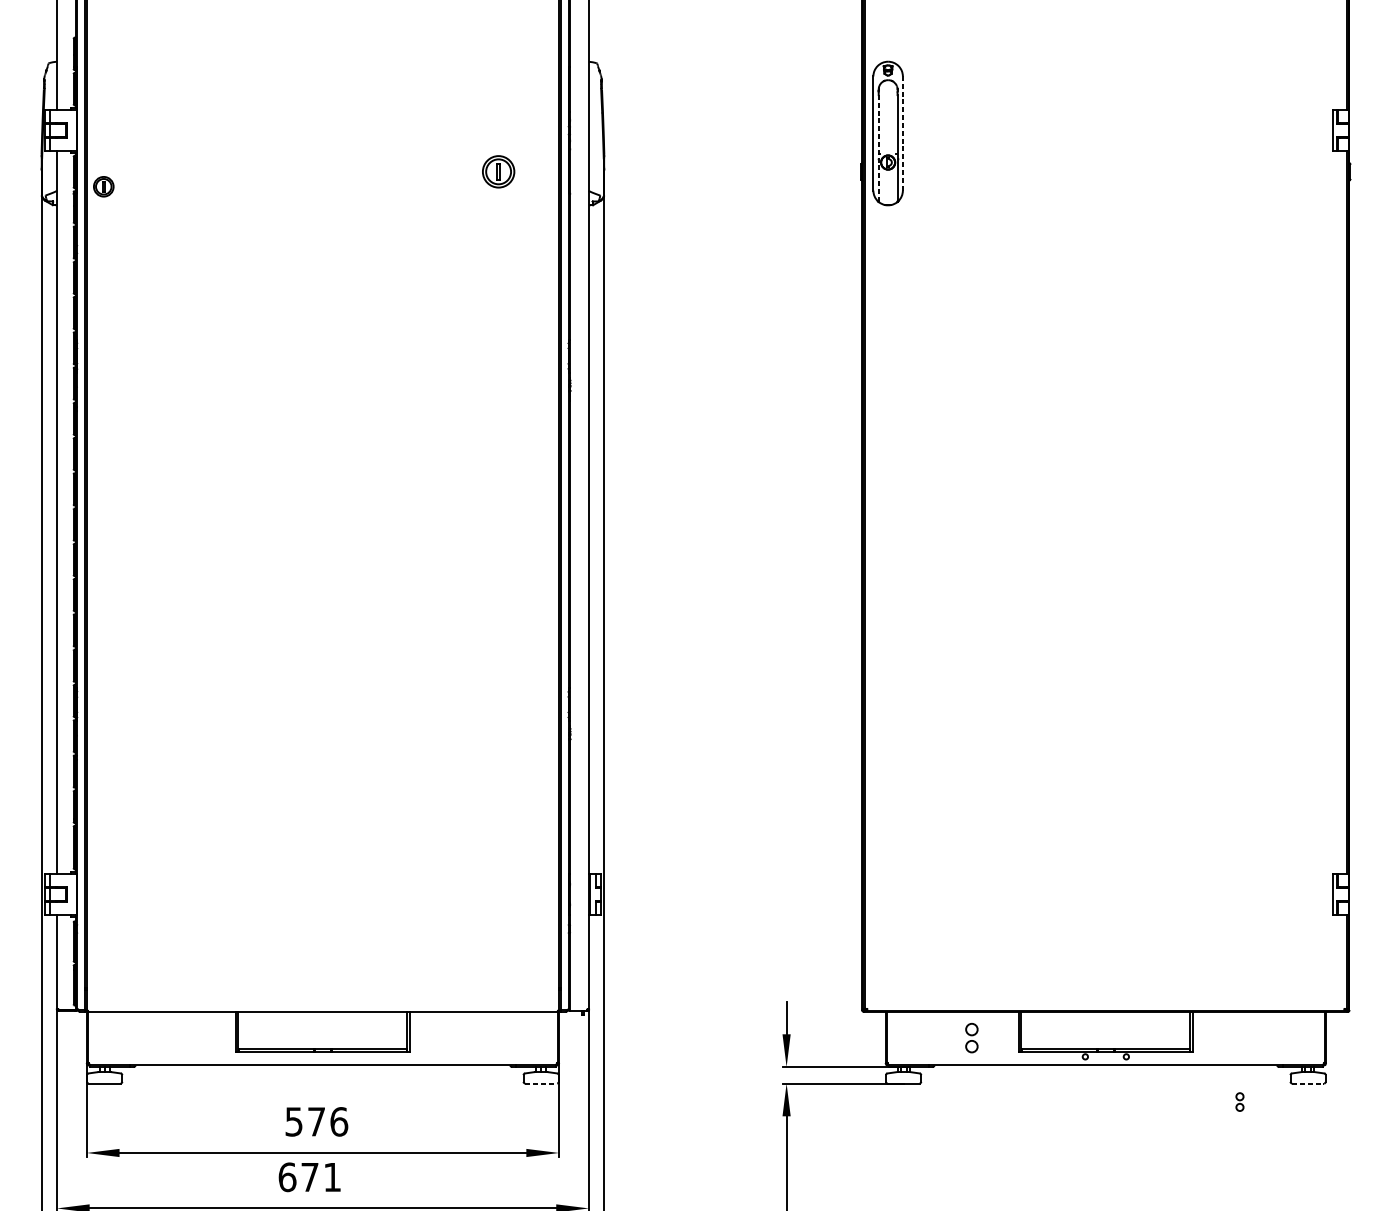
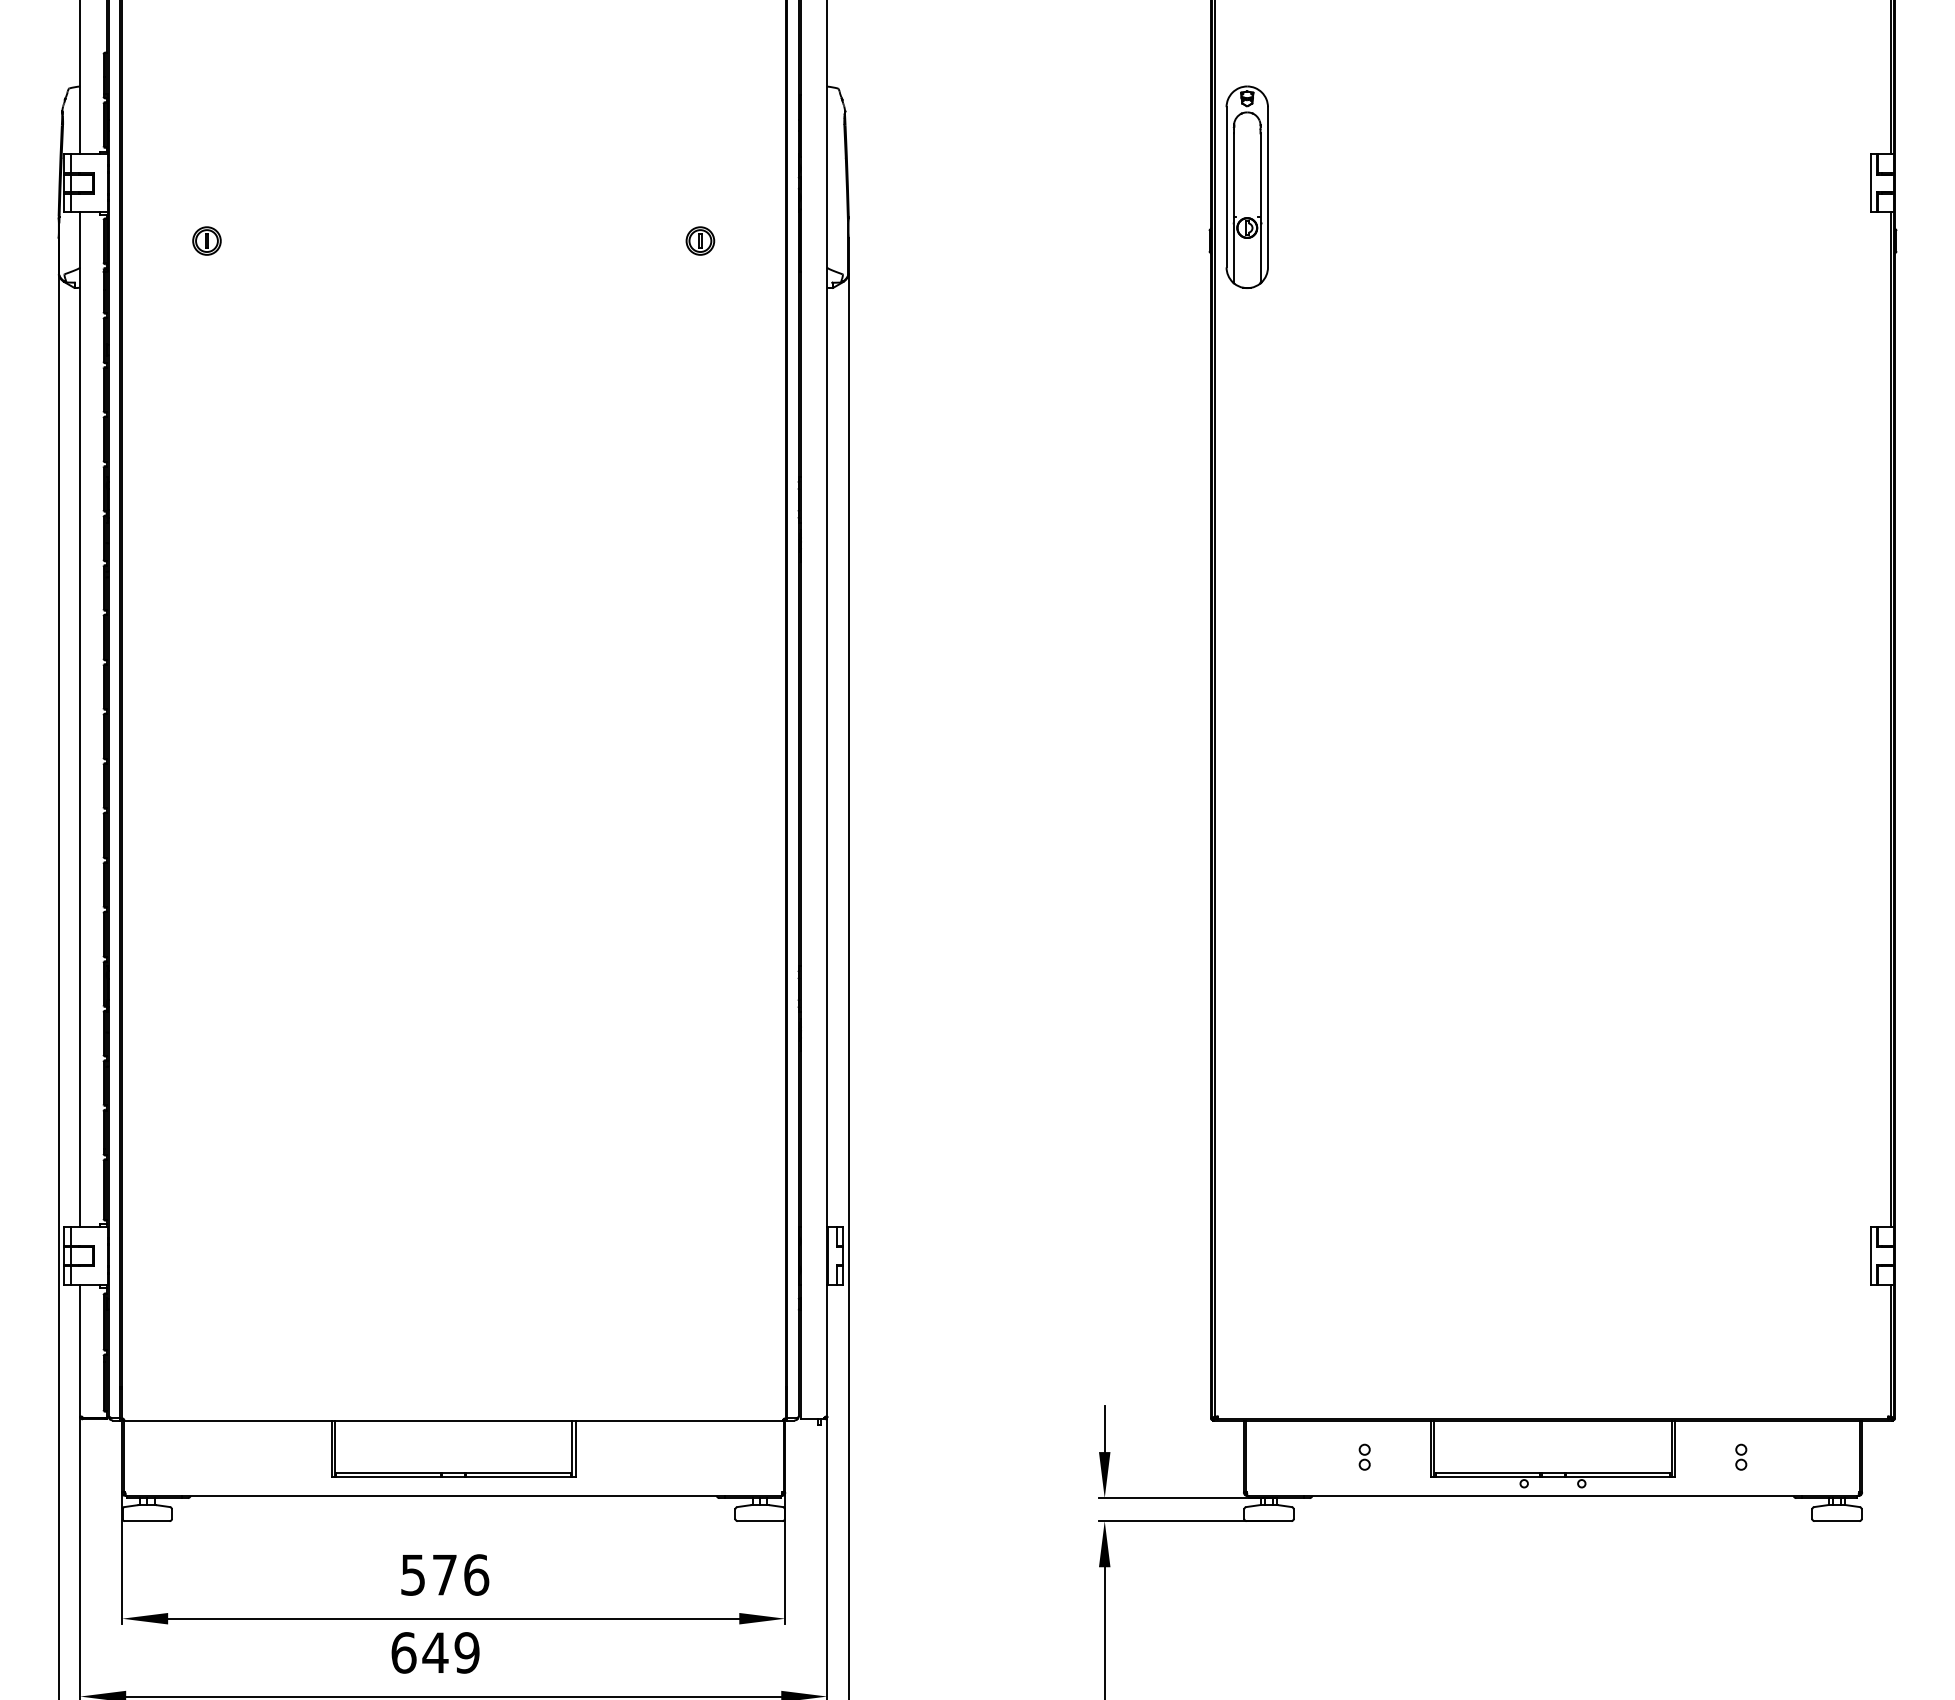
line: (903, 132) -> (1268, 186), dashed -> solid
line: (879, 148) -> (1234, 208), dashed -> solid
part: (498, 171) -> (700, 240), size x0.62
part: (103, 186) -> (206, 240), moved
part: (971, 1037) -> (1364, 1456), size x0.62
line: (541, 1083) -> (760, 1521), dashed -> solid
line: (1308, 1083) -> (1837, 1521), dashed -> solid
part: (1240, 1101) -> (1741, 1456), moved
text: (320, 1177) -> (450, 1652), 671 -> 649

